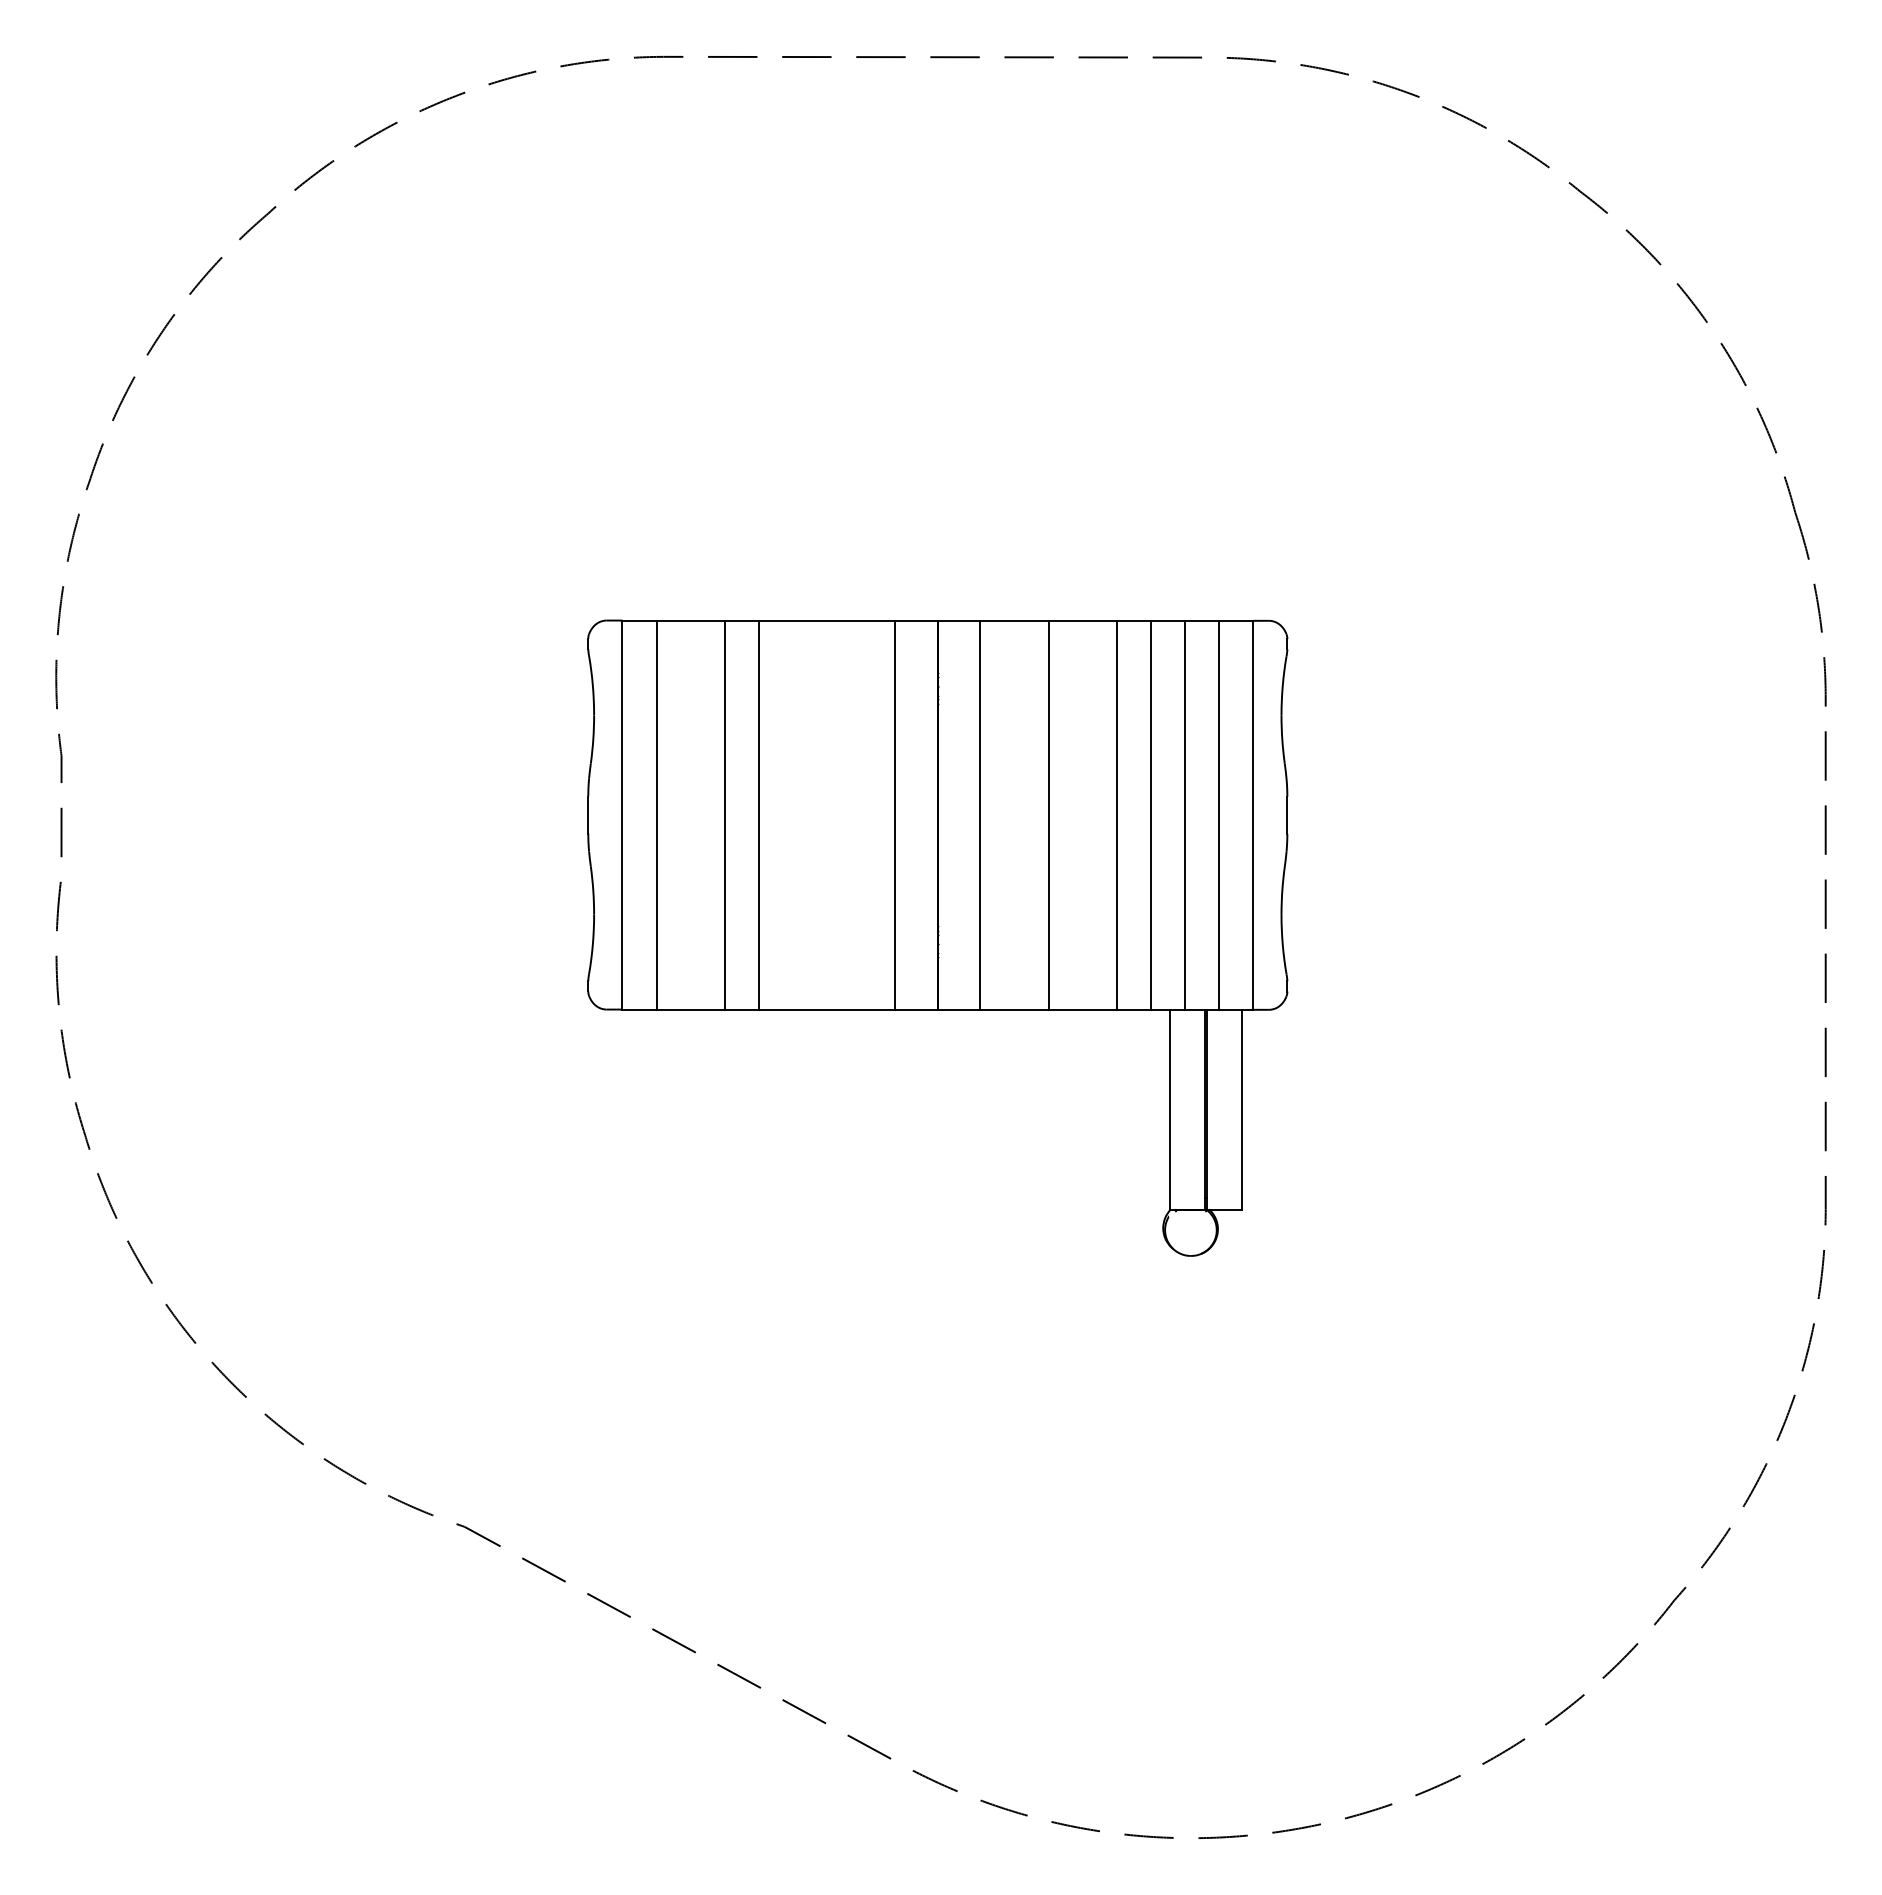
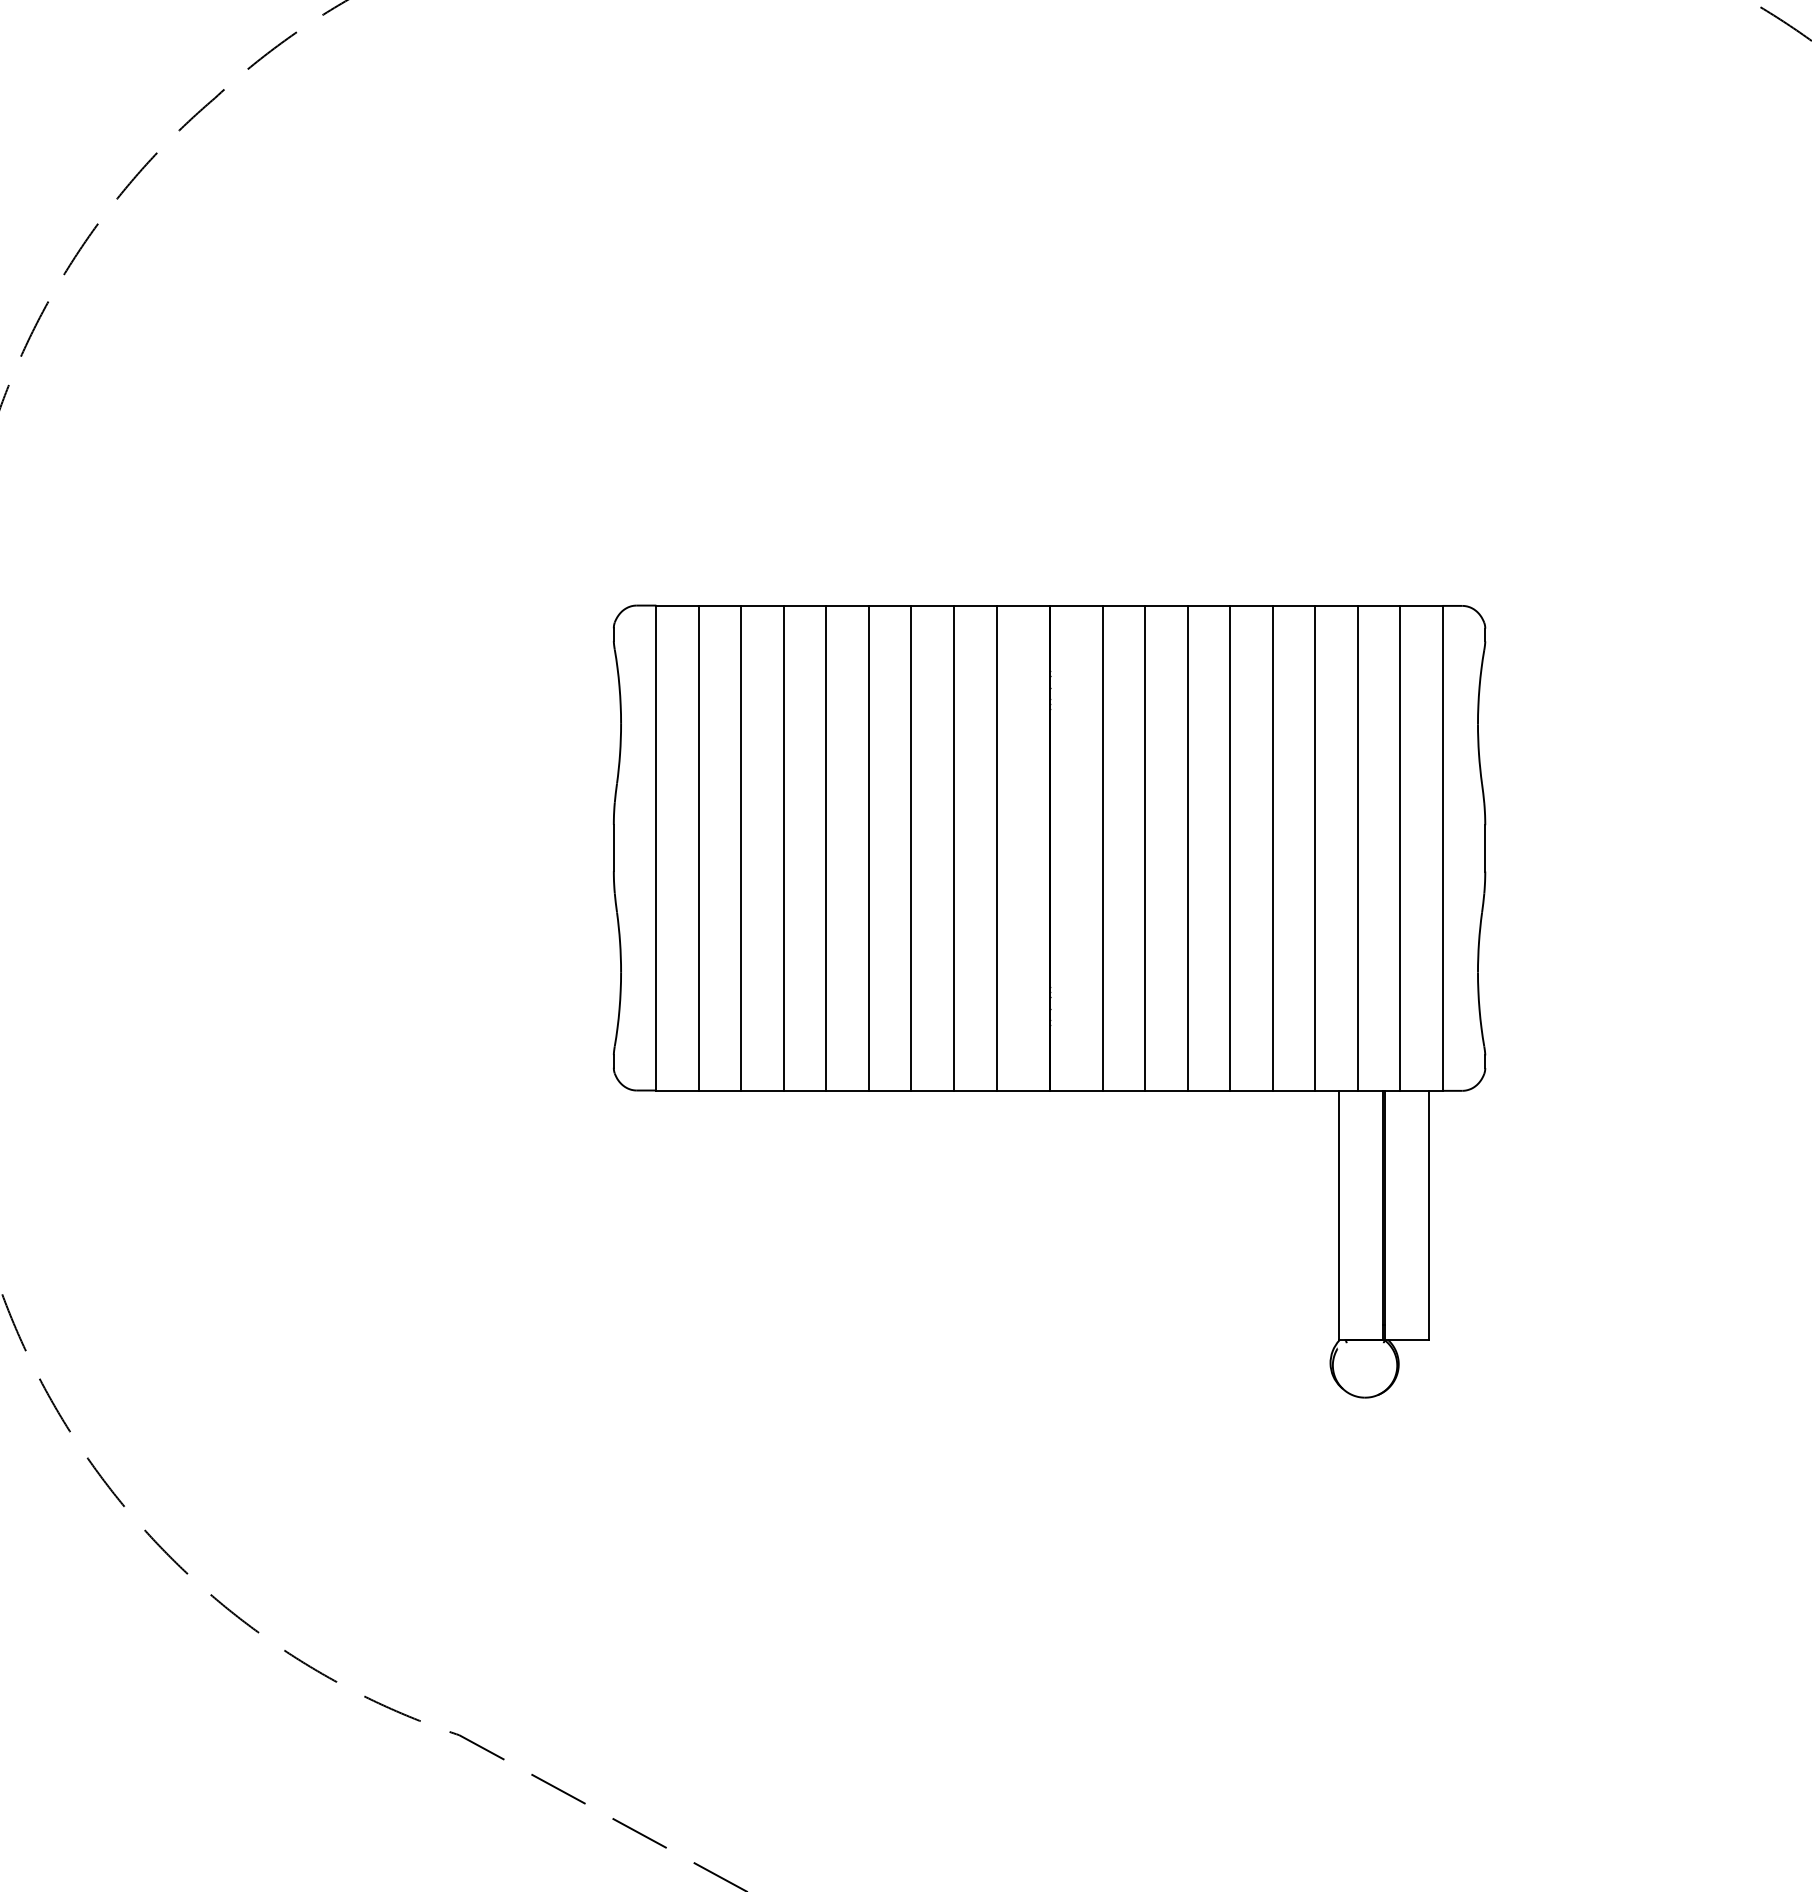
line: (690, 814) -> (741, 847), added
line: (792, 814) -> (868, 847), added
line: (827, 814) -> (912, 847), added
line: (861, 814) -> (954, 847), added
line: (1014, 814) -> (1145, 847), added
line: (1082, 814) -> (1229, 847), added

